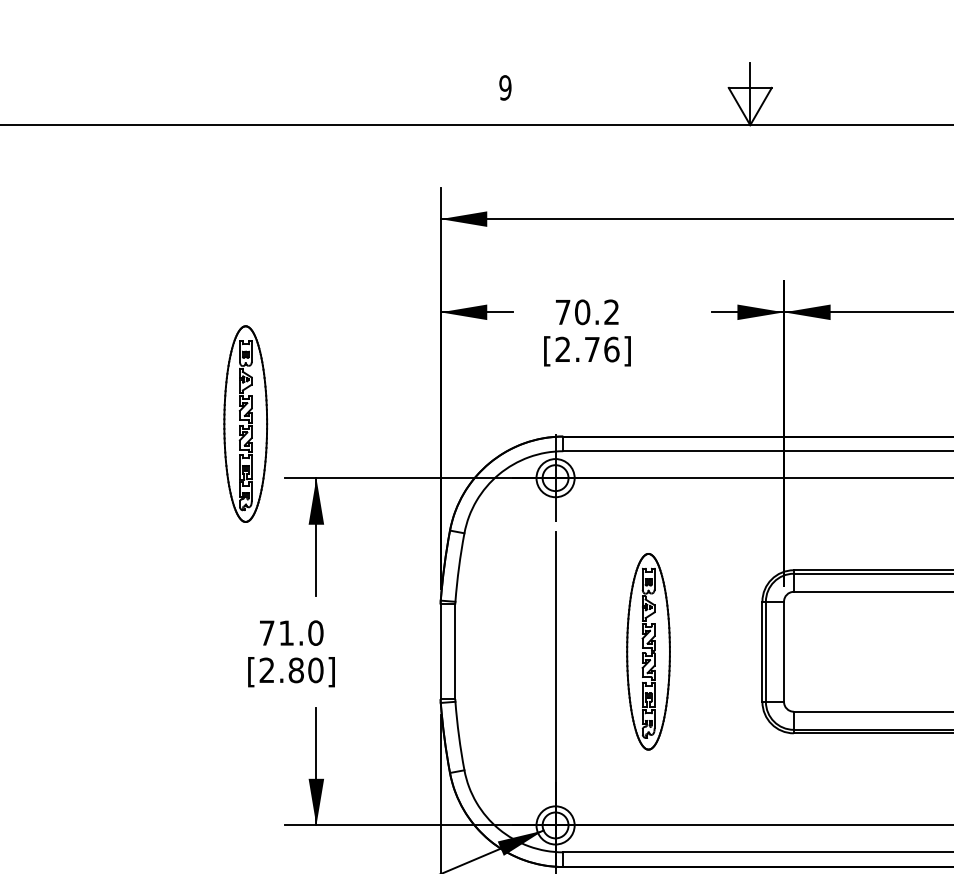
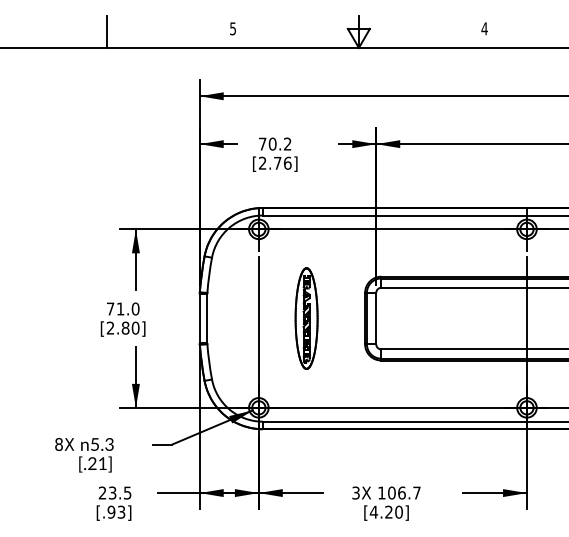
text: (506, 87) -> (233, 28), 9 -> 5
line: (261, 93) -> (107, 31), added
part: (245, 423) -> (99, 201), removed

